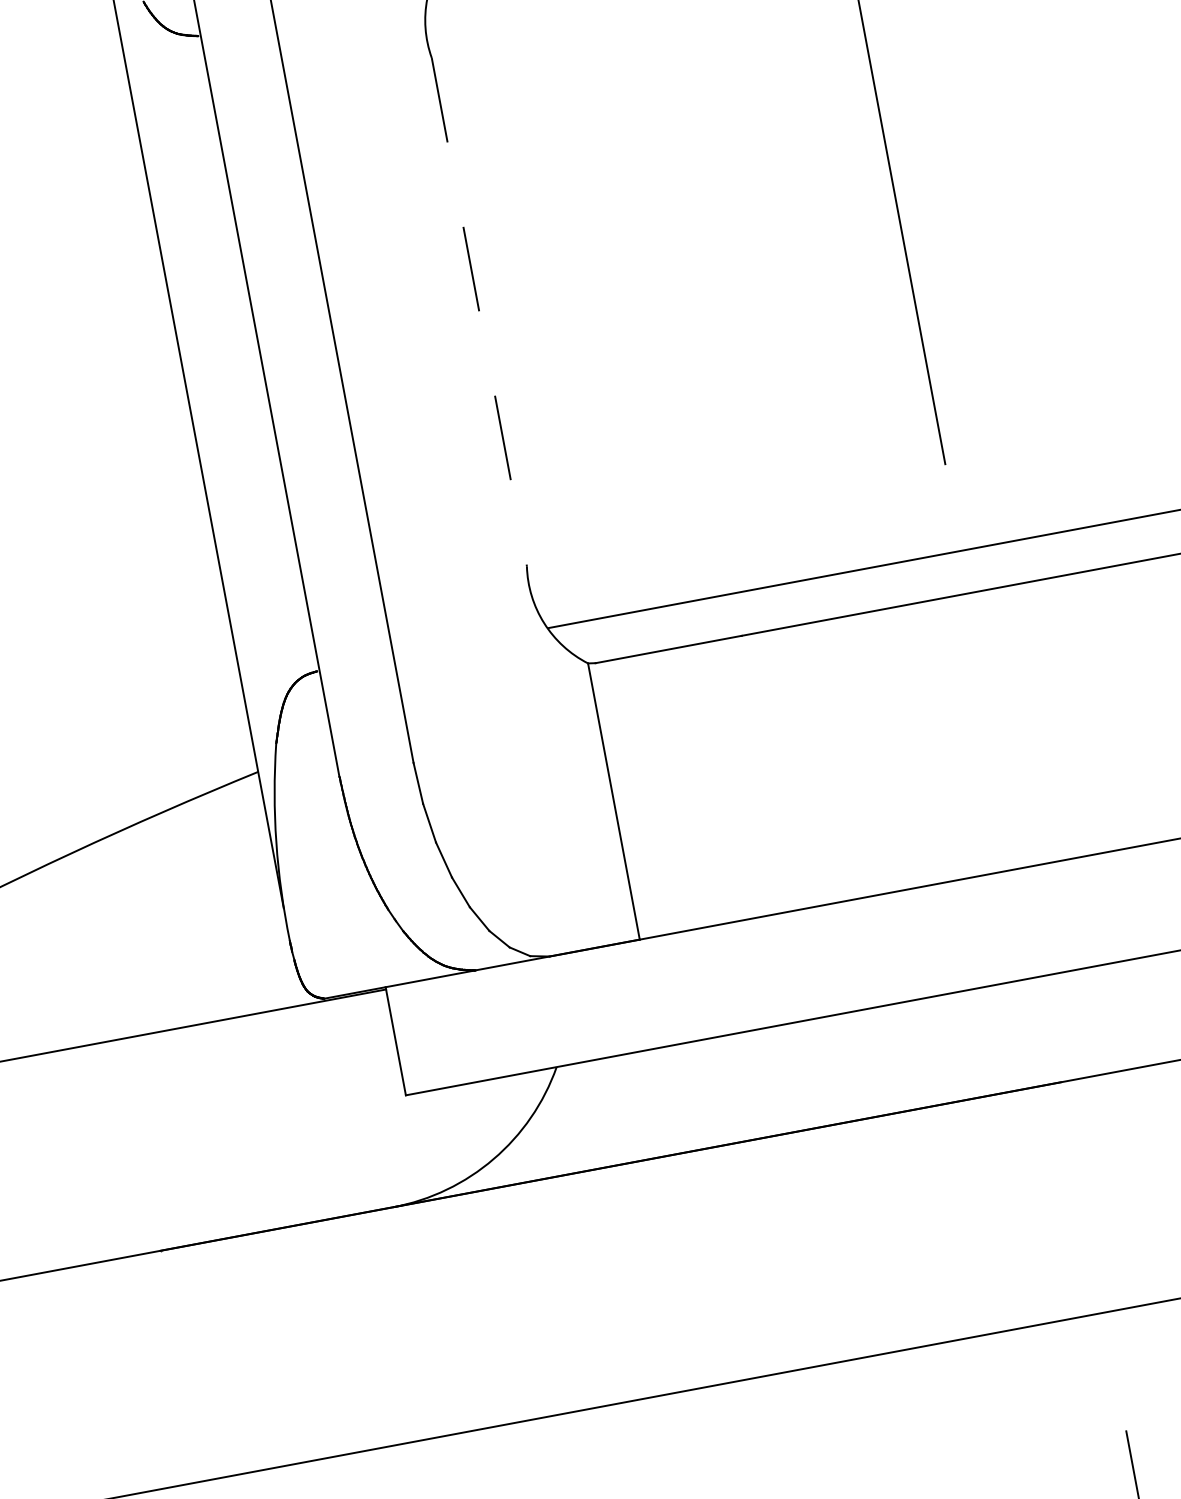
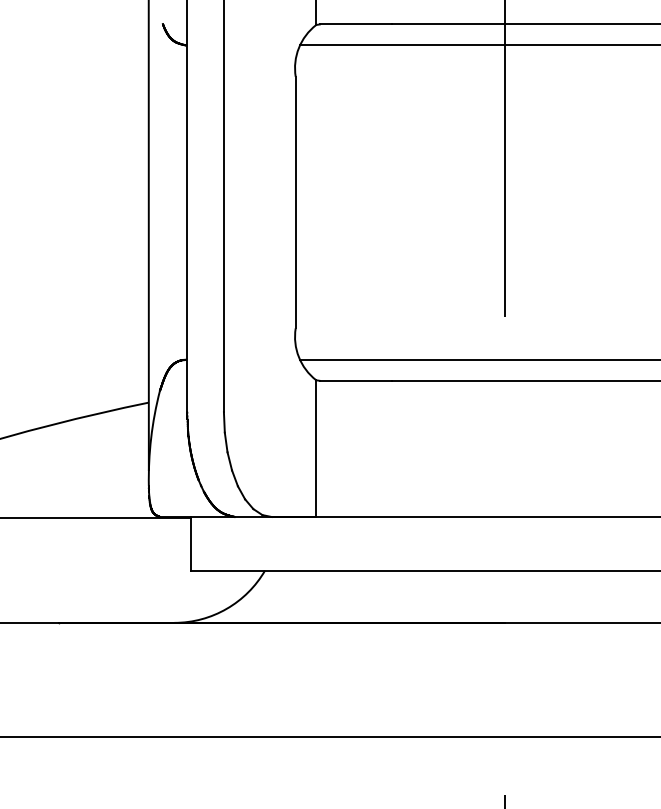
line: (478, 312) -> (295, 202), dashed -> solid

